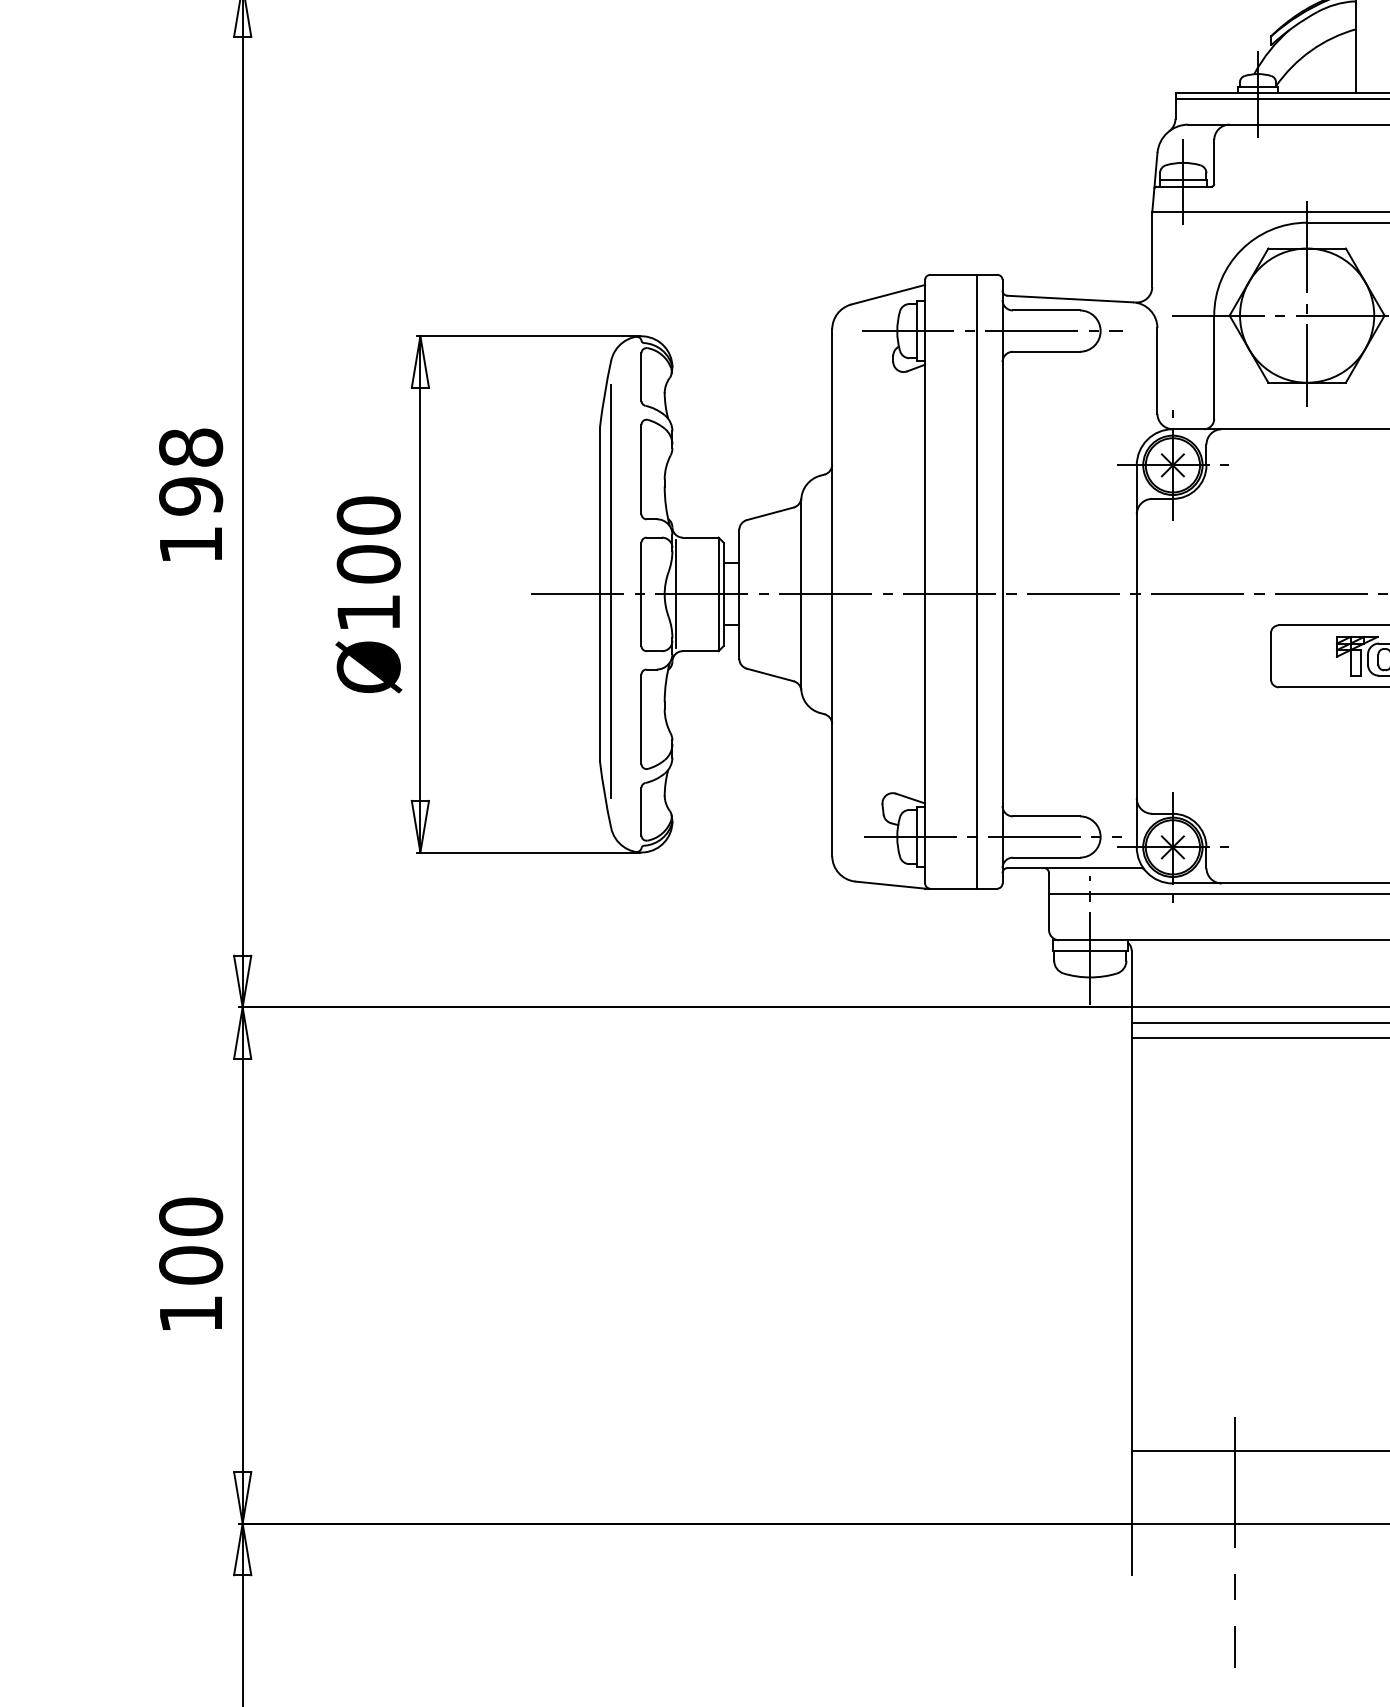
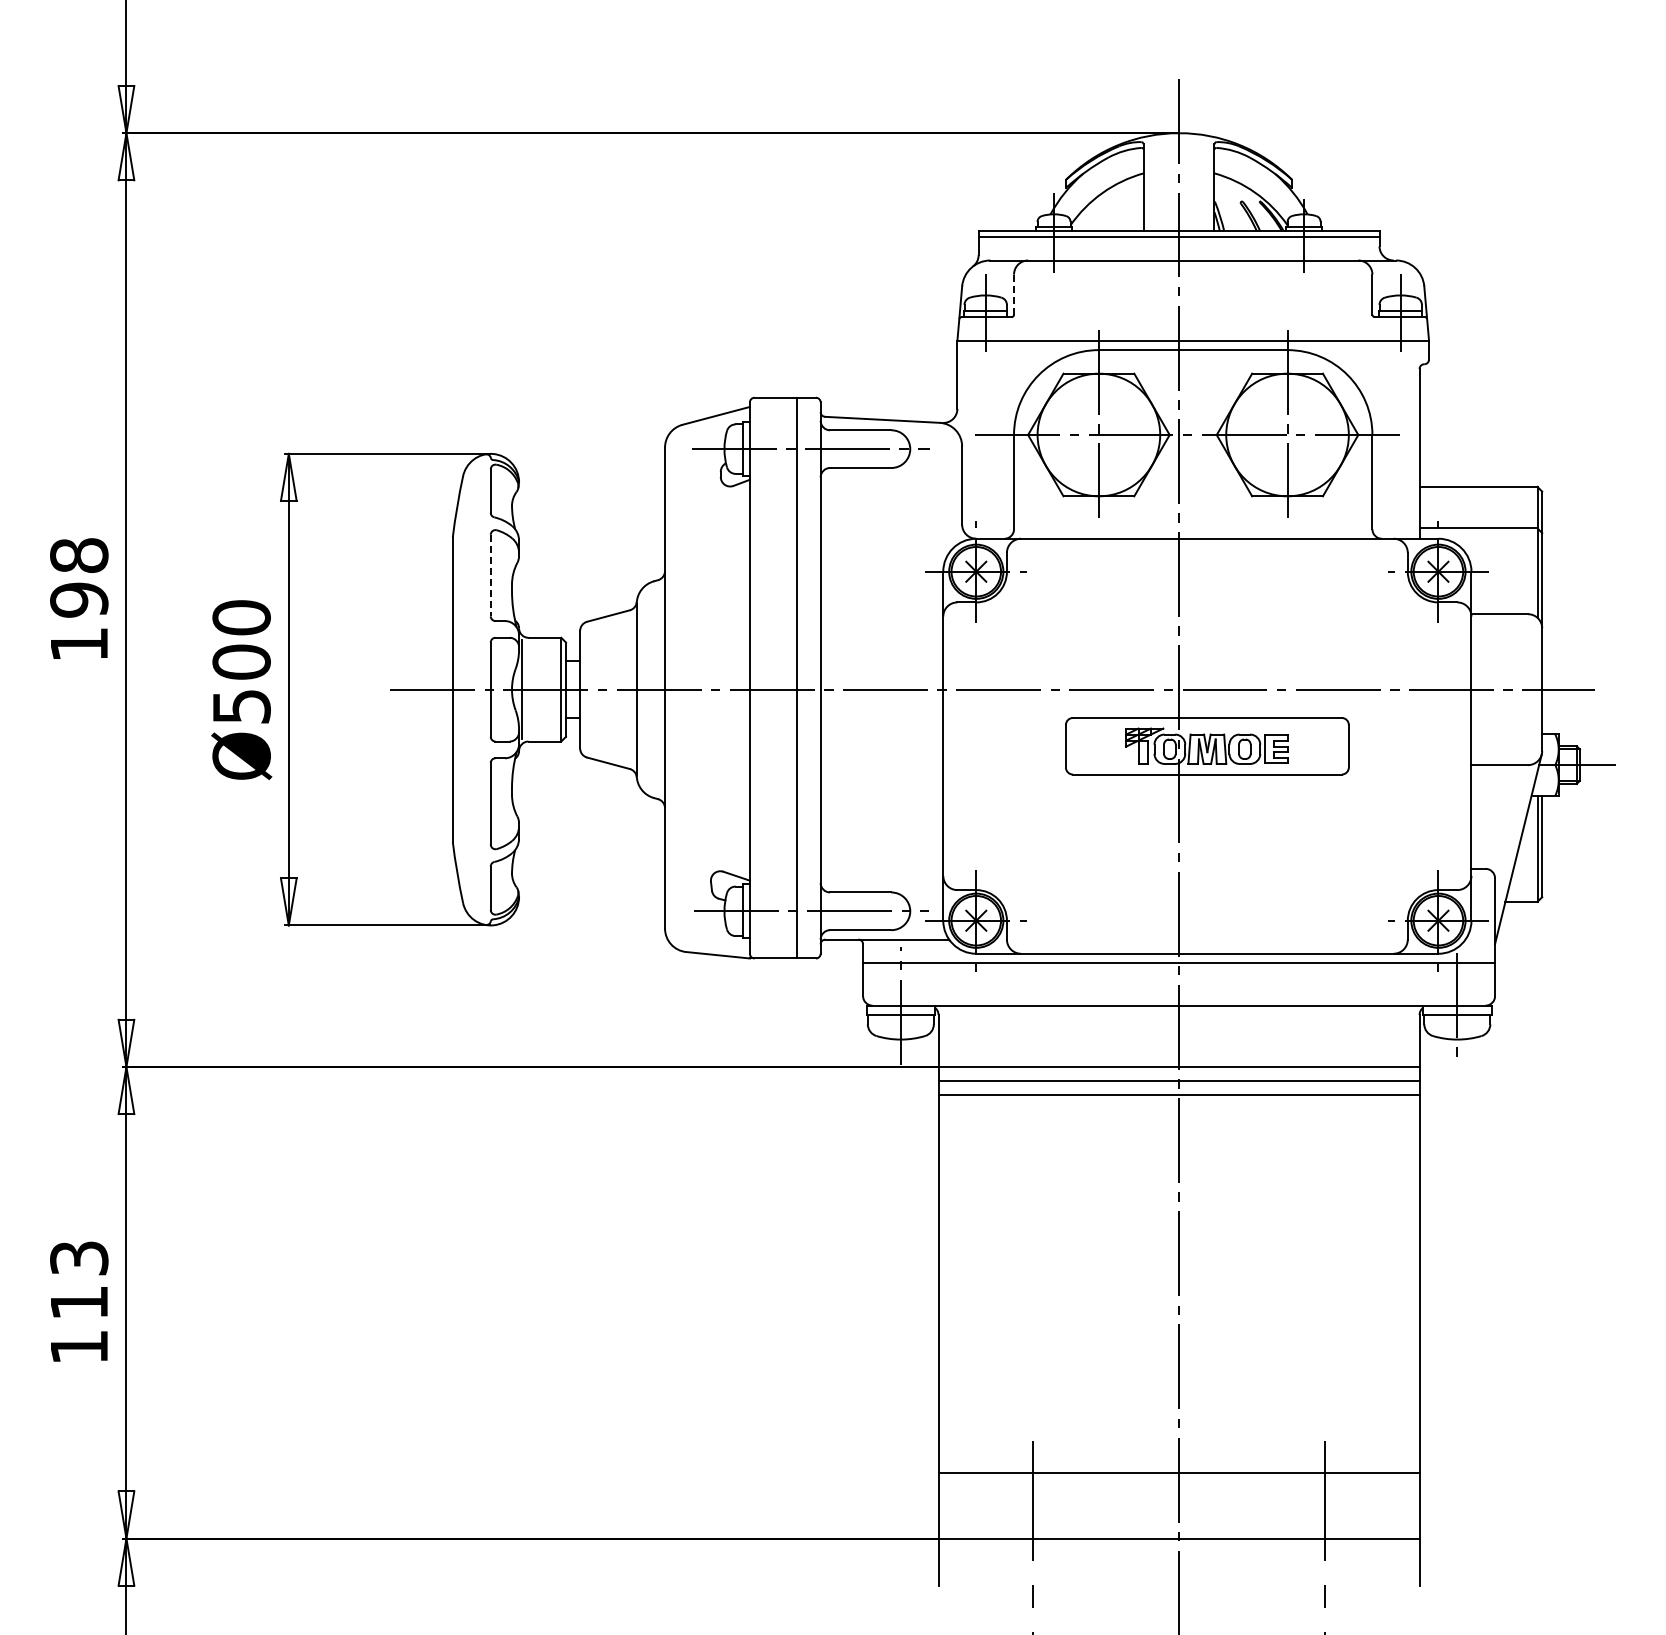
line: (1214, 162) -> (1014, 295), solid -> dashed
line: (641, 469) -> (490, 575), solid -> dashed
line: (610, 590) -> (462, 686), removed
text: (368, 612) -> (241, 706), Ø100 -> Ø500
text: (191, 1241) -> (79, 1280), 100 -> 113

